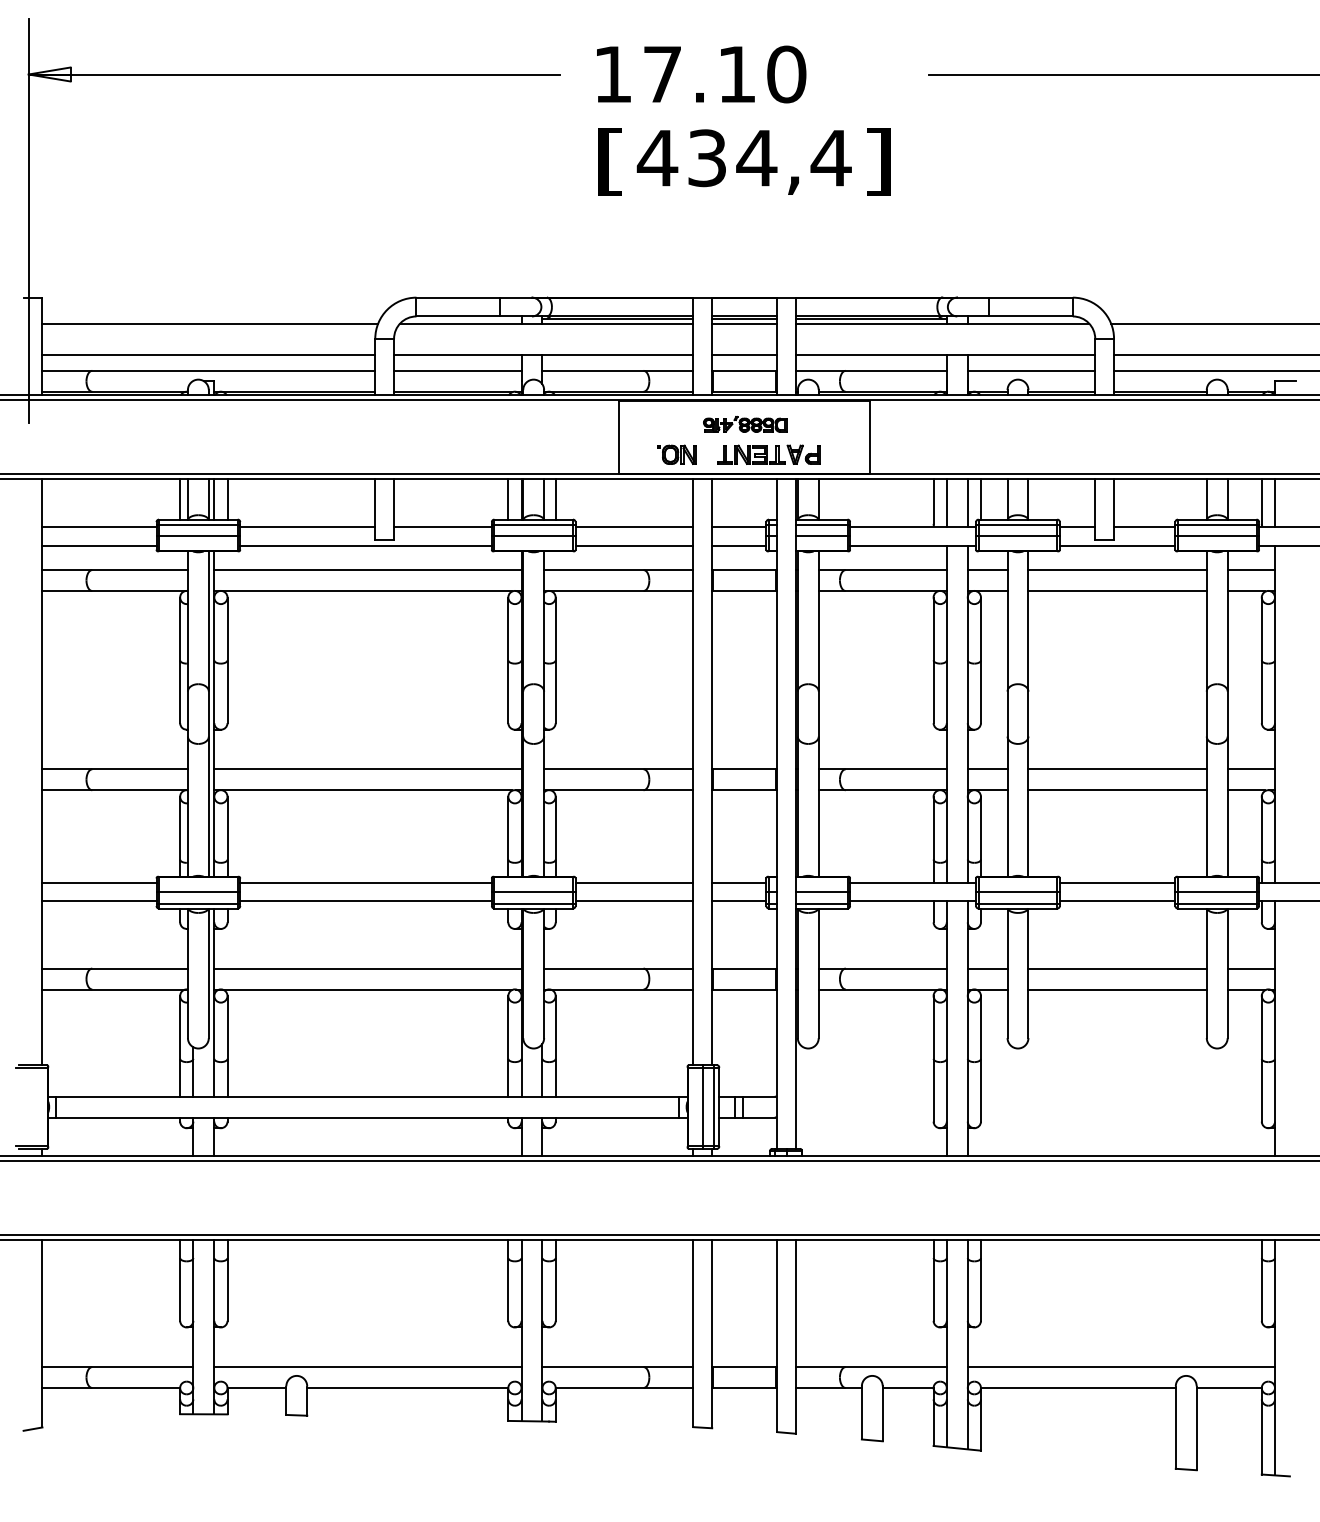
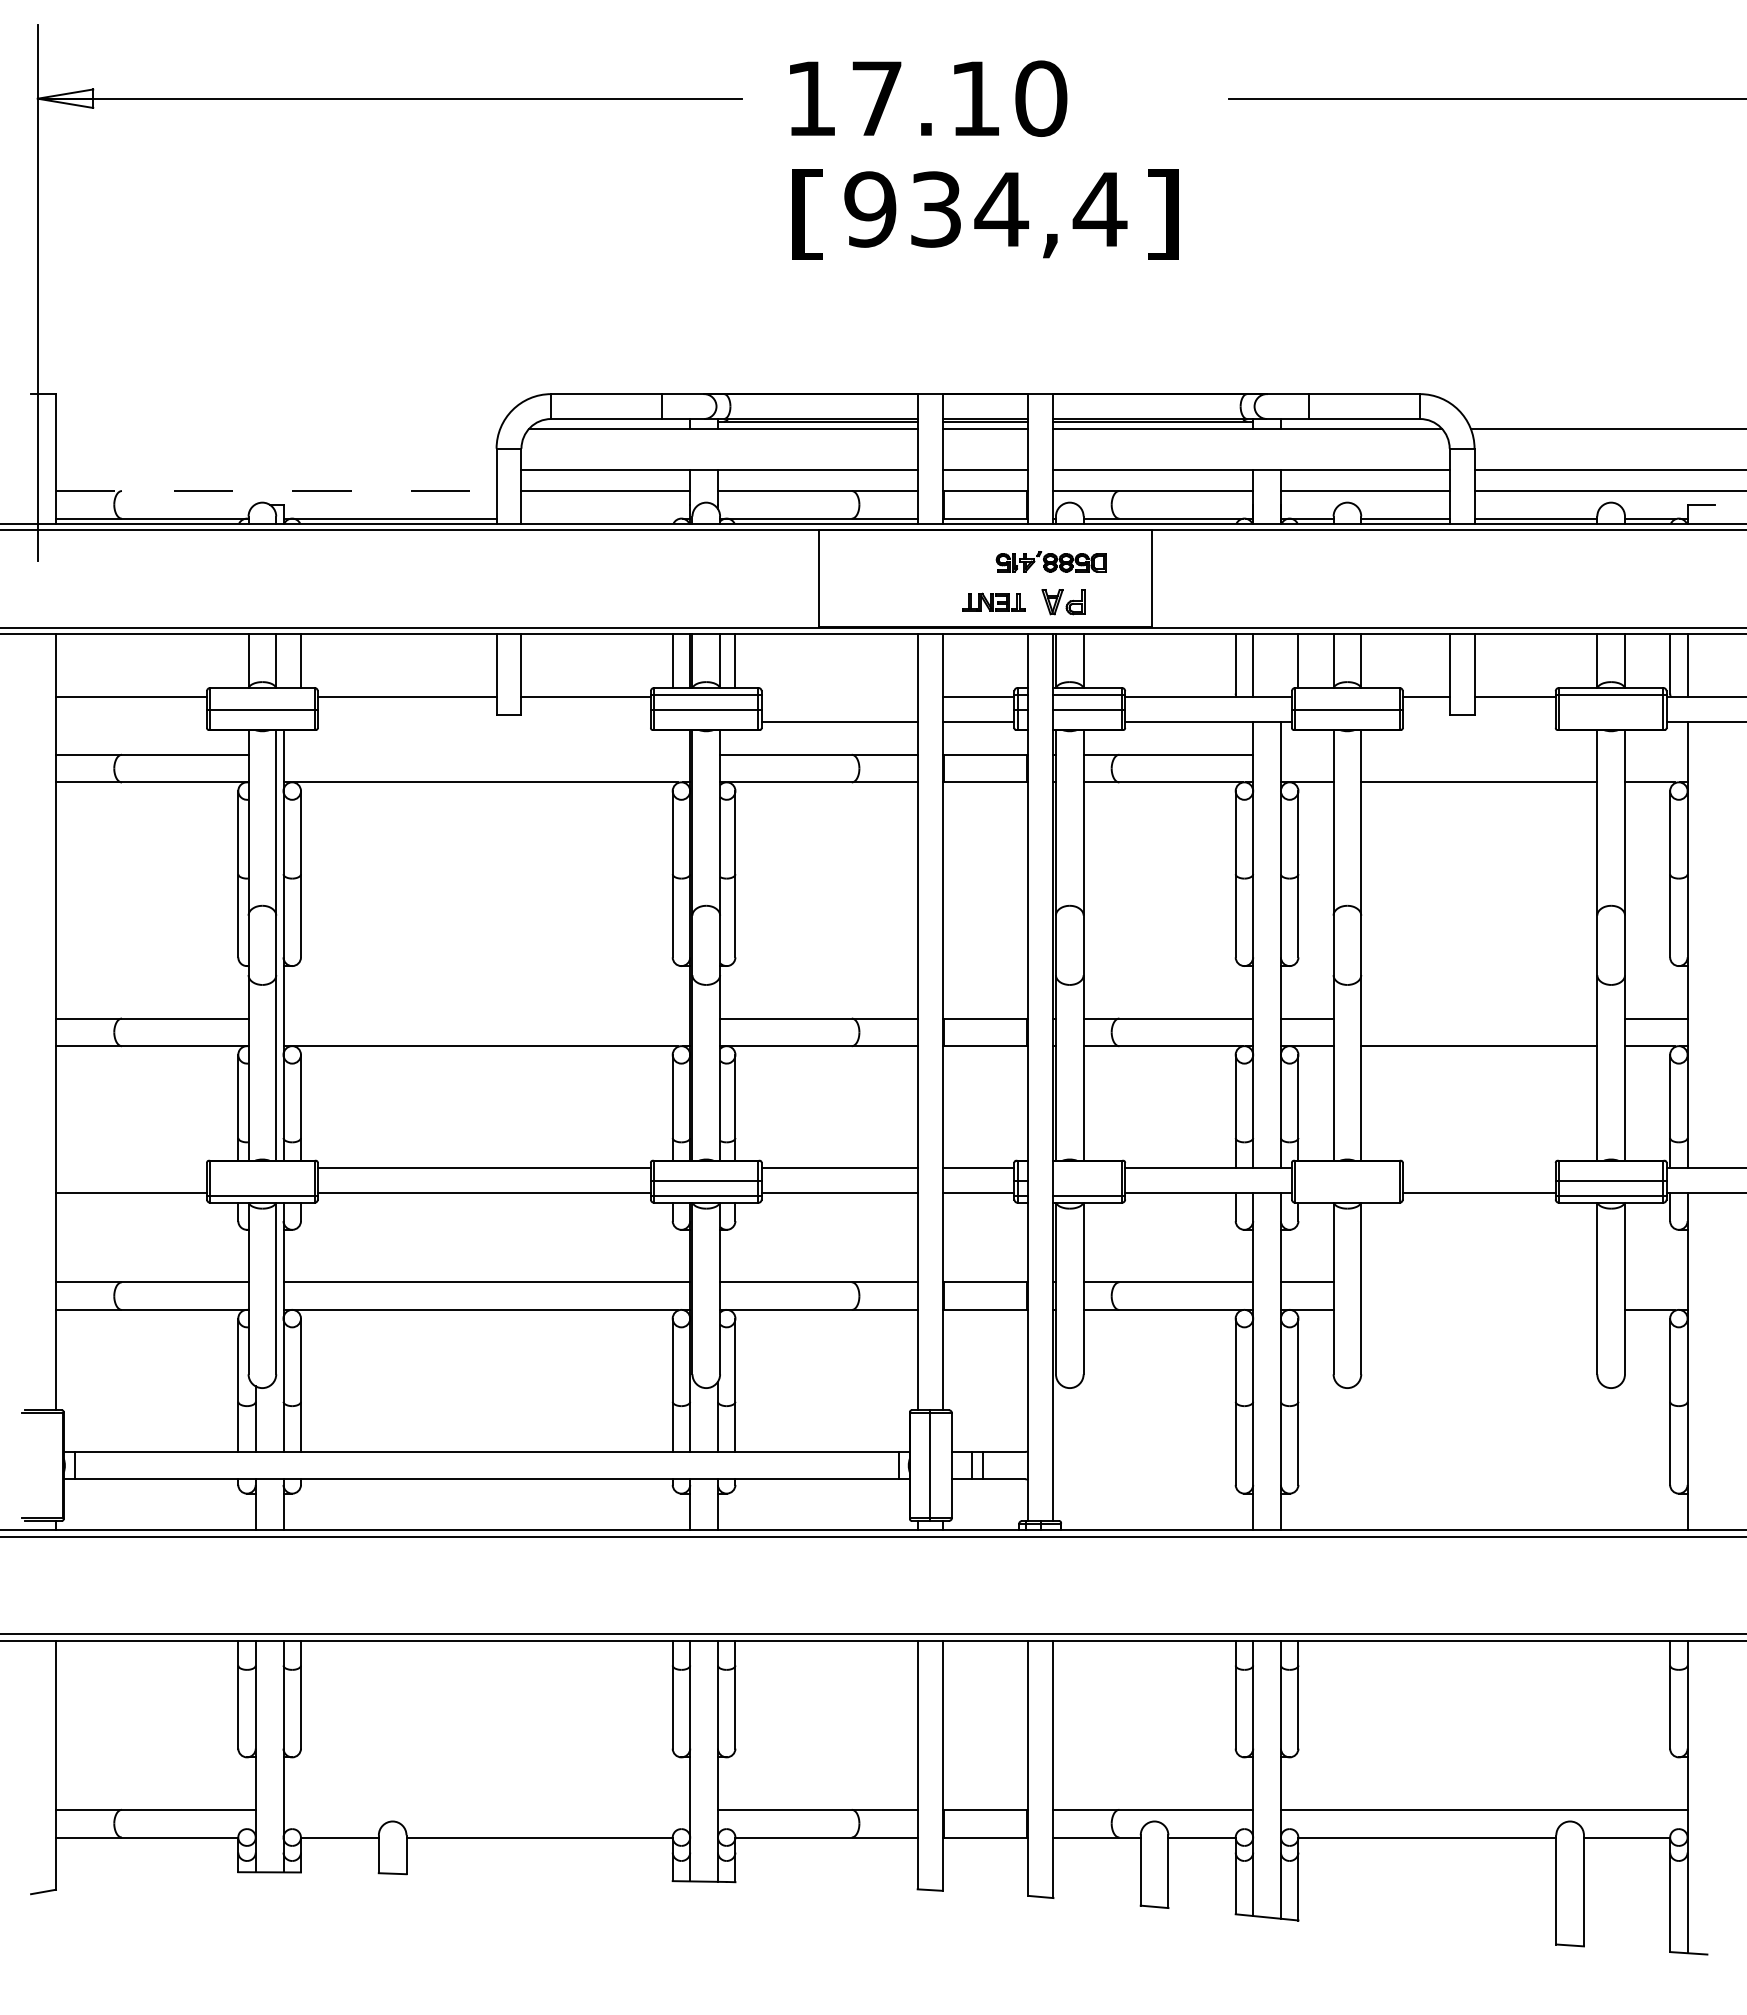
text: (656, 158) -> (869, 209), 434,4 -> 934,4
line: (210, 323) -> (278, 428), removed
line: (209, 355) -> (276, 470), removed
line: (209, 371) -> (276, 491), solid -> dashed
line: (453, 391) -> (599, 518), removed
part: (744, 424) -> (1050, 561), moved
part: (677, 455) -> (896, 602), removed
part: (750, 455) -> (993, 602), size x0.7
line: (180, 498) -> (238, 660), removed
line: (214, 498) -> (283, 660), removed
line: (967, 502) -> (1280, 665), removed
line: (198, 524) -> (262, 694), removed
line: (1017, 524) -> (1346, 694), removed
line: (634, 526) -> (839, 697), removed
line: (1216, 535) -> (1610, 709), removed
line: (99, 545) -> (131, 722), removed
line: (365, 545) -> (483, 722), removed
line: (1117, 545) -> (1478, 722), removed
line: (367, 569) -> (486, 754), removed
line: (987, 569) -> (1306, 754), removed
line: (1117, 569) -> (1479, 754), removed
line: (1251, 569) -> (1656, 754), removed
line: (367, 769) -> (486, 1018), removed
line: (1117, 769) -> (1479, 1018), removed
line: (99, 882) -> (131, 1168), removed
line: (1117, 882) -> (1478, 1168), removed
line: (198, 891) -> (262, 1180), removed
line: (823, 891) -> (1089, 1180), removed
line: (1017, 891) -> (1346, 1180), removed
line: (1017, 903) -> (1346, 1196), removed
line: (1117, 968) -> (1479, 1282), removed
line: (1251, 968) -> (1656, 1282), removed
line: (1117, 989) -> (1479, 1309), removed
line: (714, 1106) -> (945, 1465), removed
line: (367, 1366) -> (486, 1809), removed

